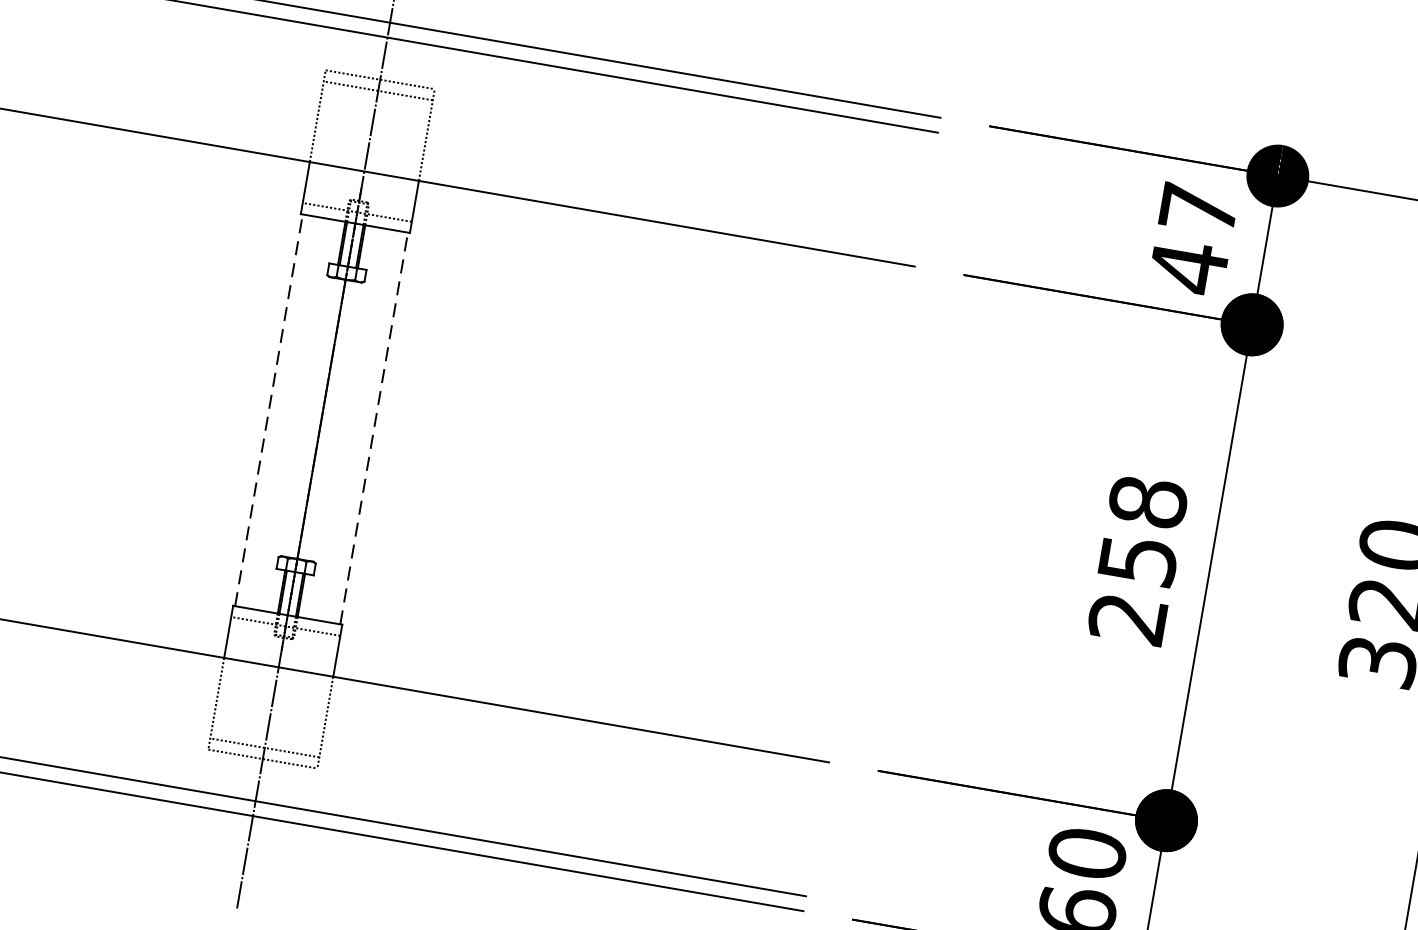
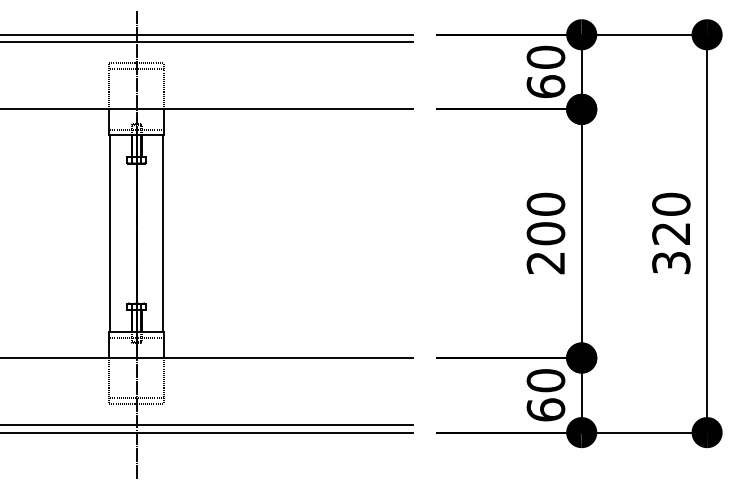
text: (1192, 238) -> (545, 72), 47 -> 60
line: (269, 410) -> (110, 233), dashed -> solid
line: (373, 427) -> (162, 233), dashed -> solid
text: (1142, 529) -> (545, 218), 258 -> 200

